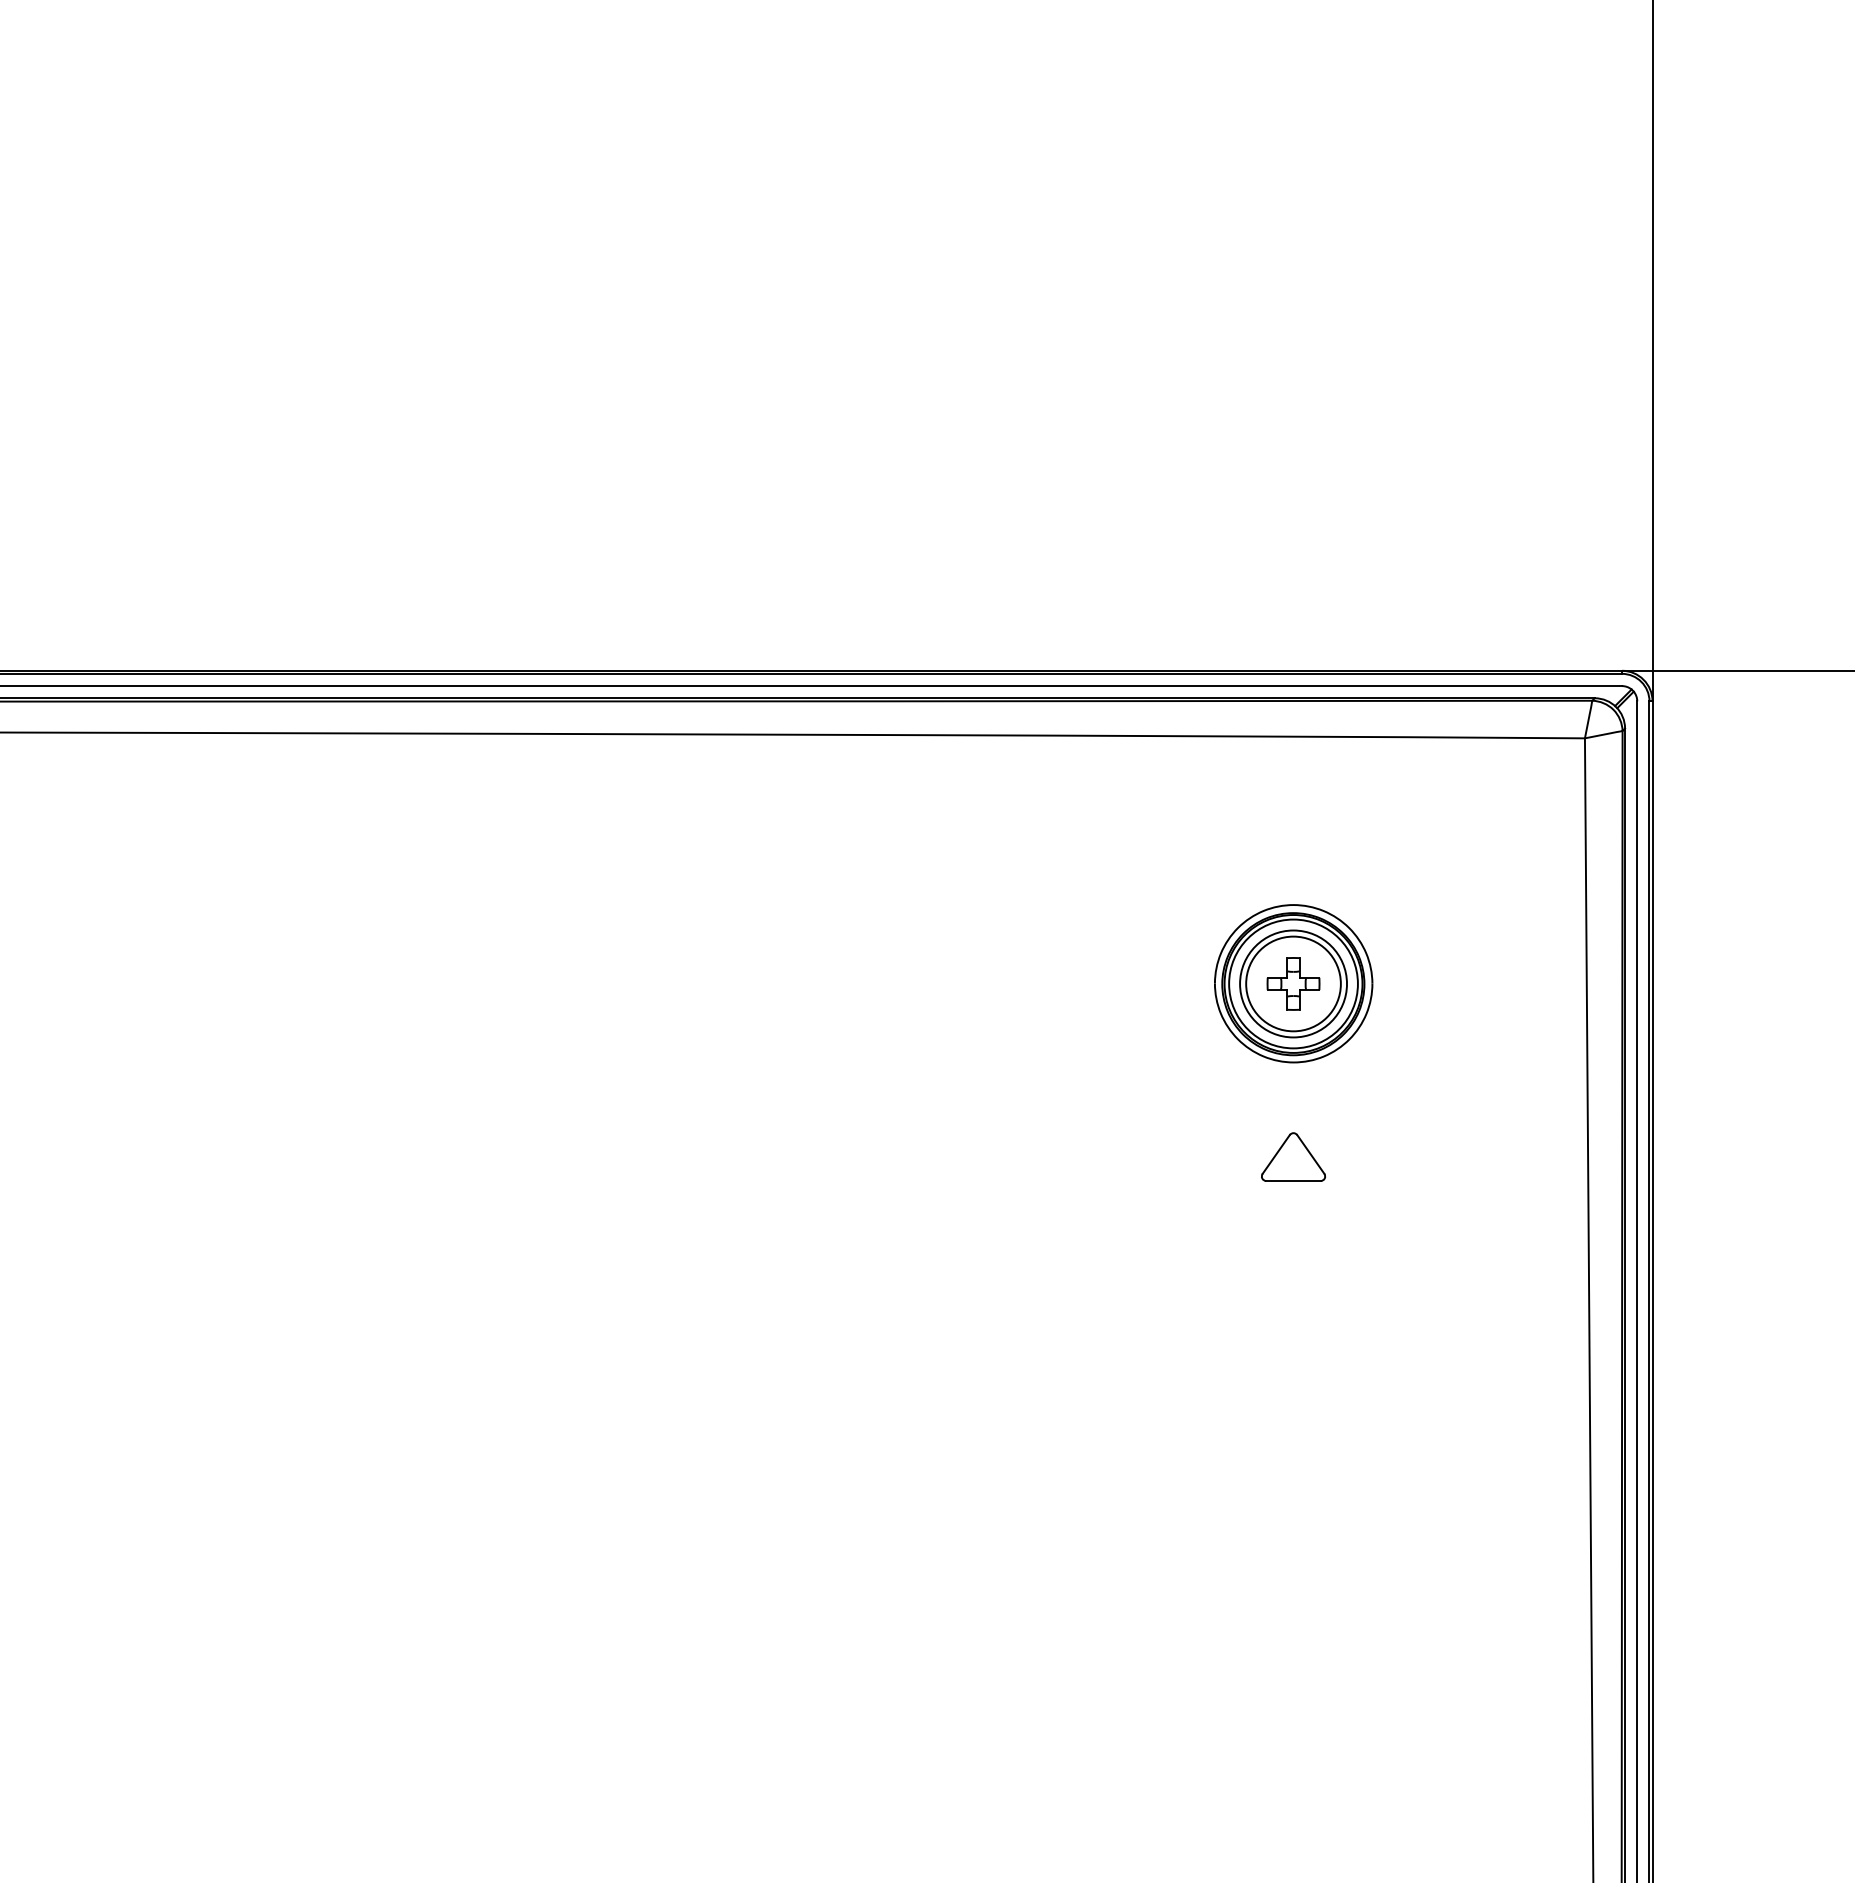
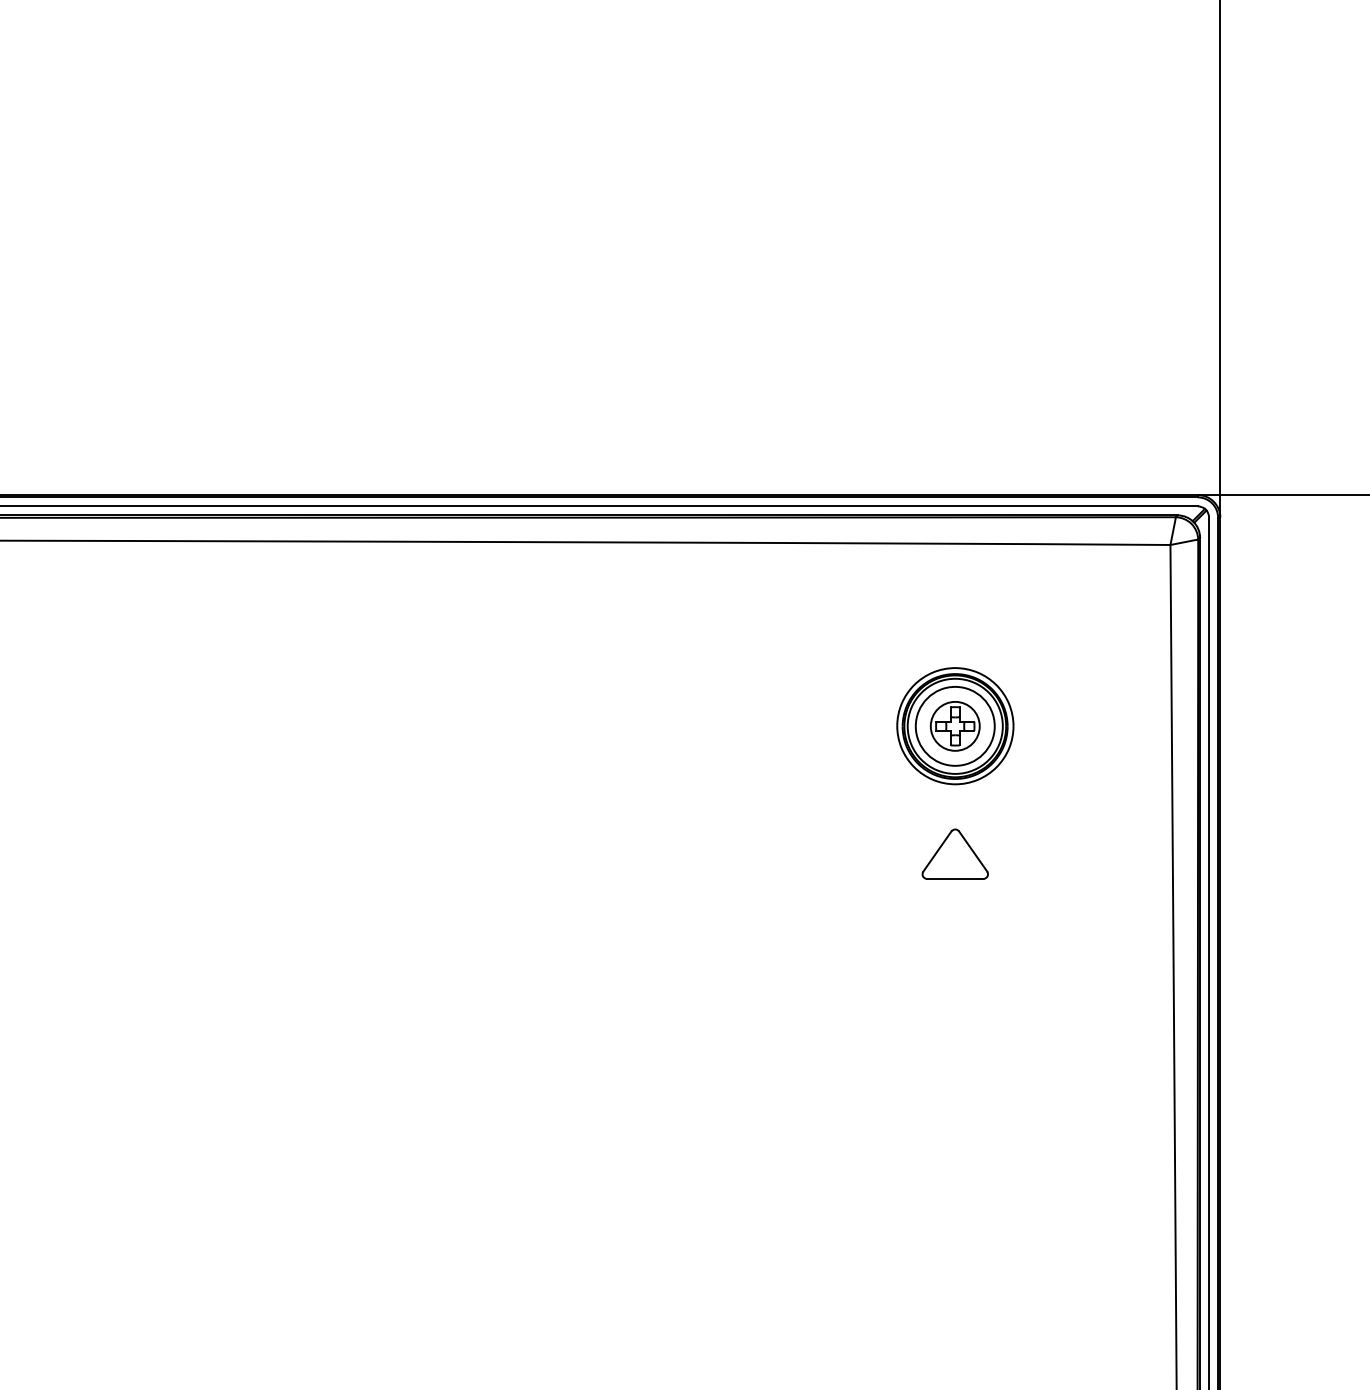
circle: (1293, 983) -> (955, 726), size x0.7
part: (1293, 1156) -> (955, 853), size x1.4

